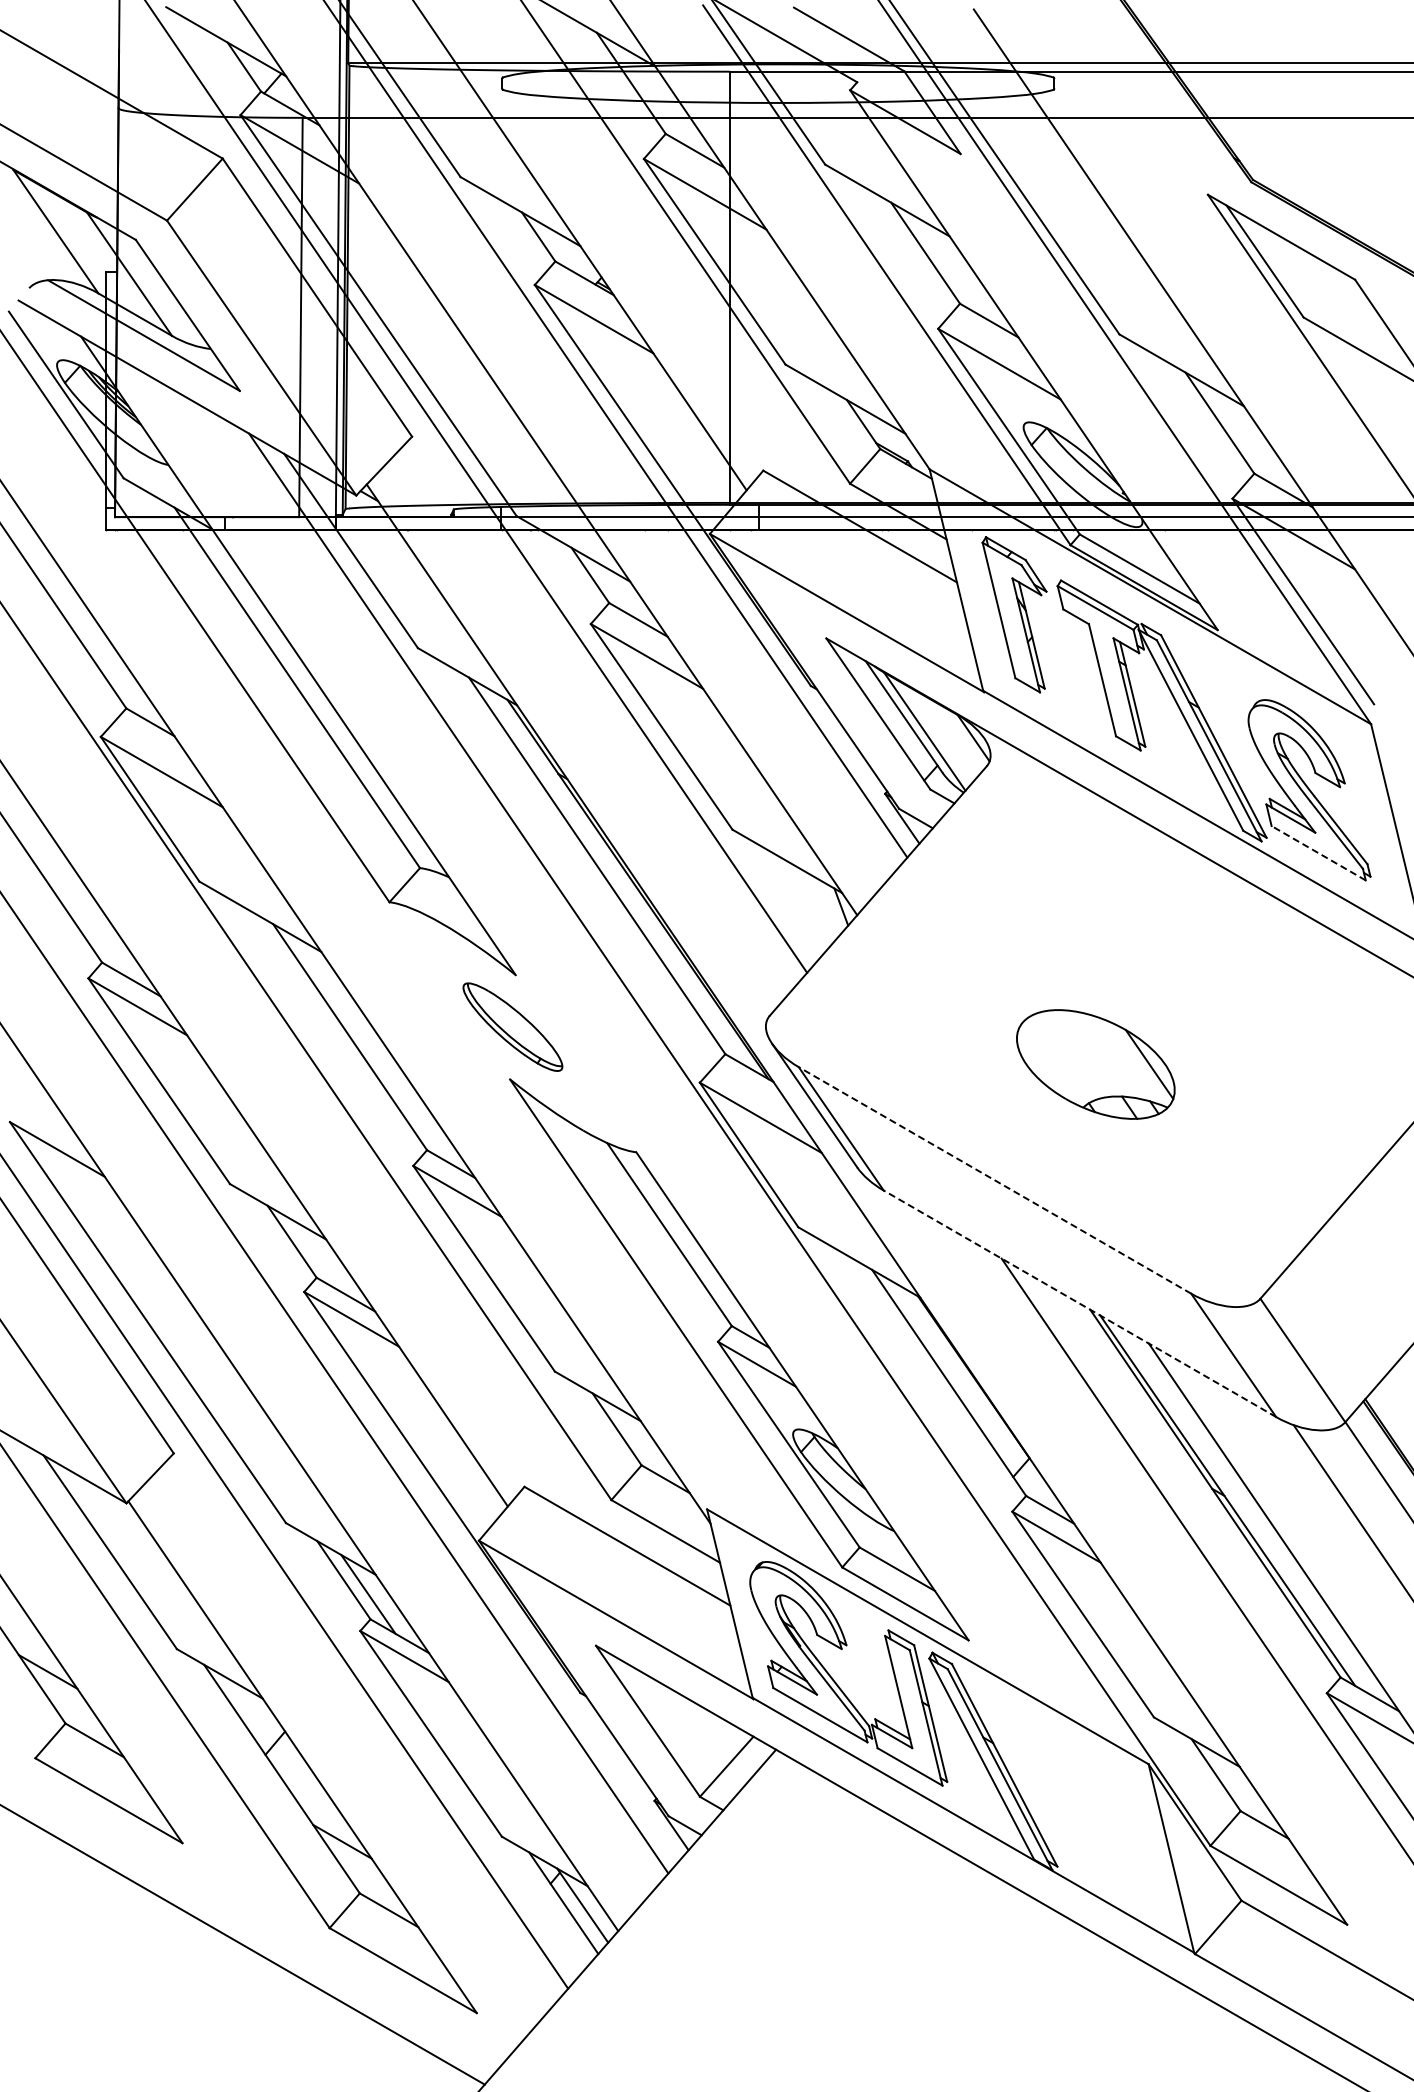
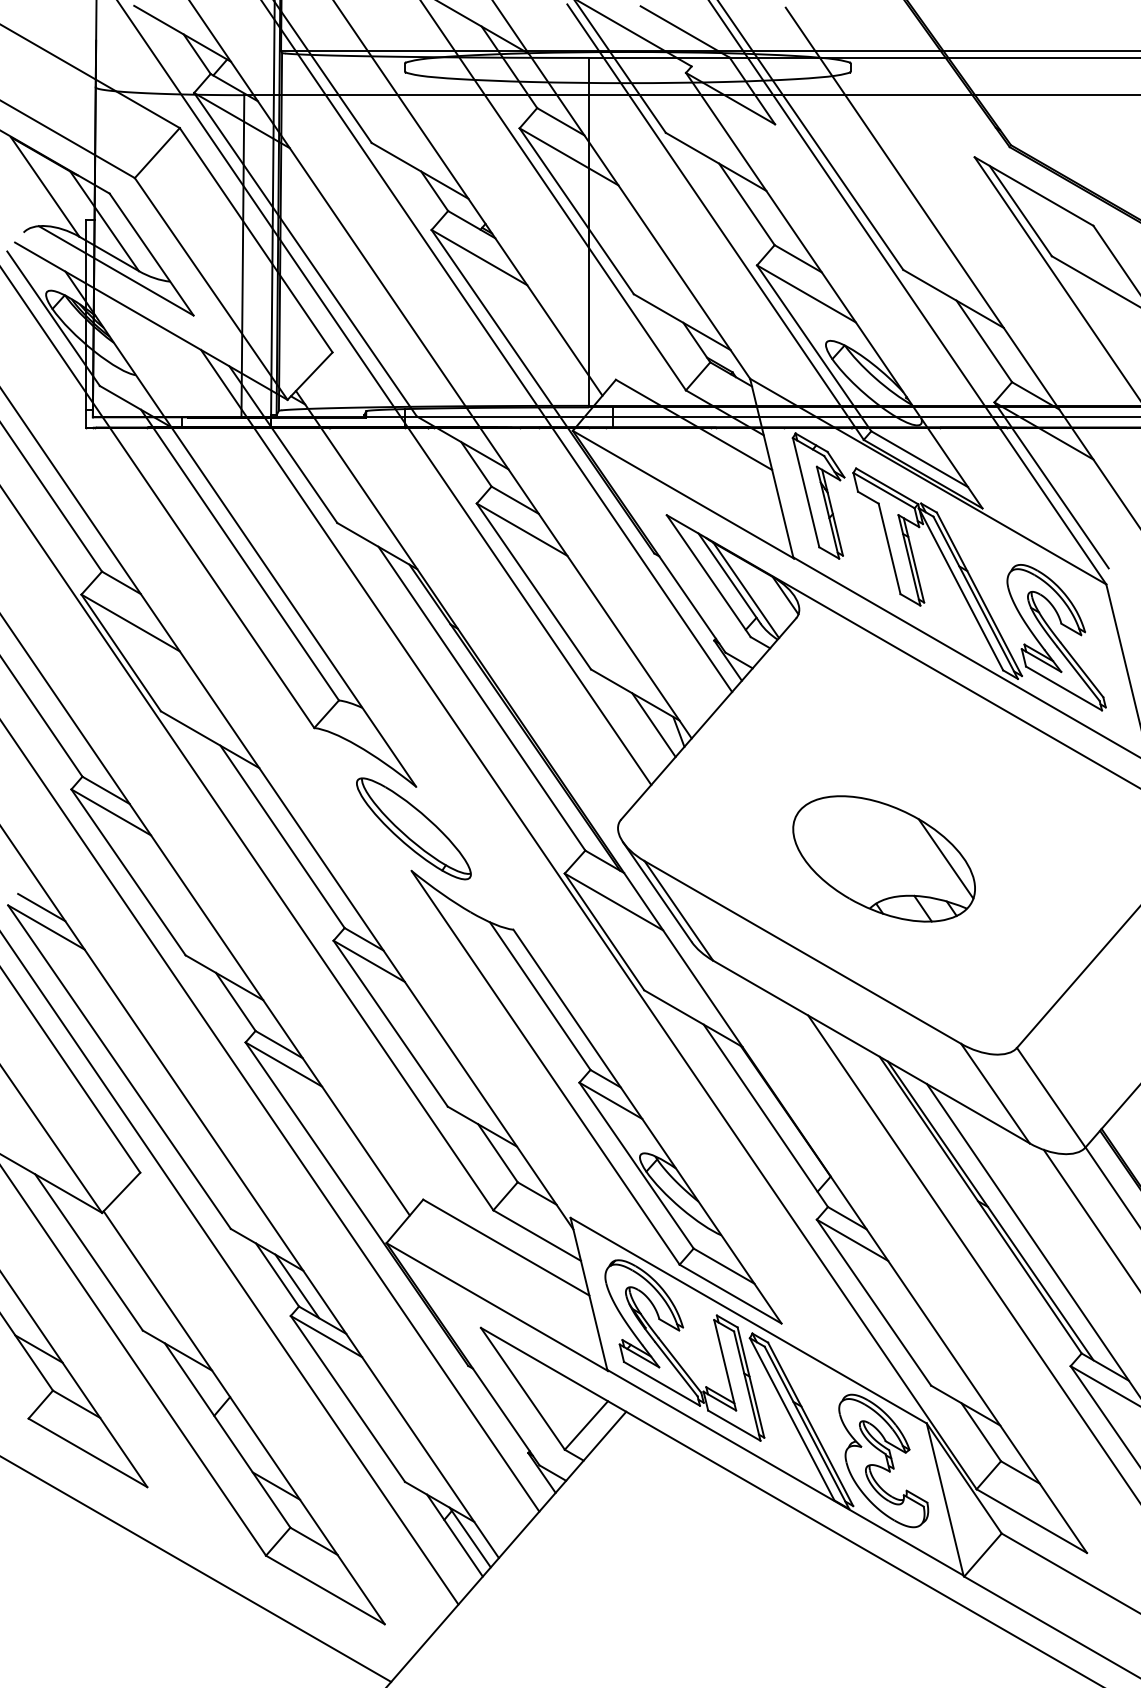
line: (1318, 852) -> (1063, 687), dashed -> solid
line: (810, 898) -> (654, 724), added
part: (512, 1026) -> (413, 828), size x1.43
part: (1095, 1064) -> (883, 858), size x1.43
line: (51, 1124) -> (41, 907), added
line: (994, 1180) -> (802, 952), dashed -> solid
line: (1079, 1303) -> (871, 1051), dashed -> solid
part: (1095, 1810) -> (883, 1460), added

